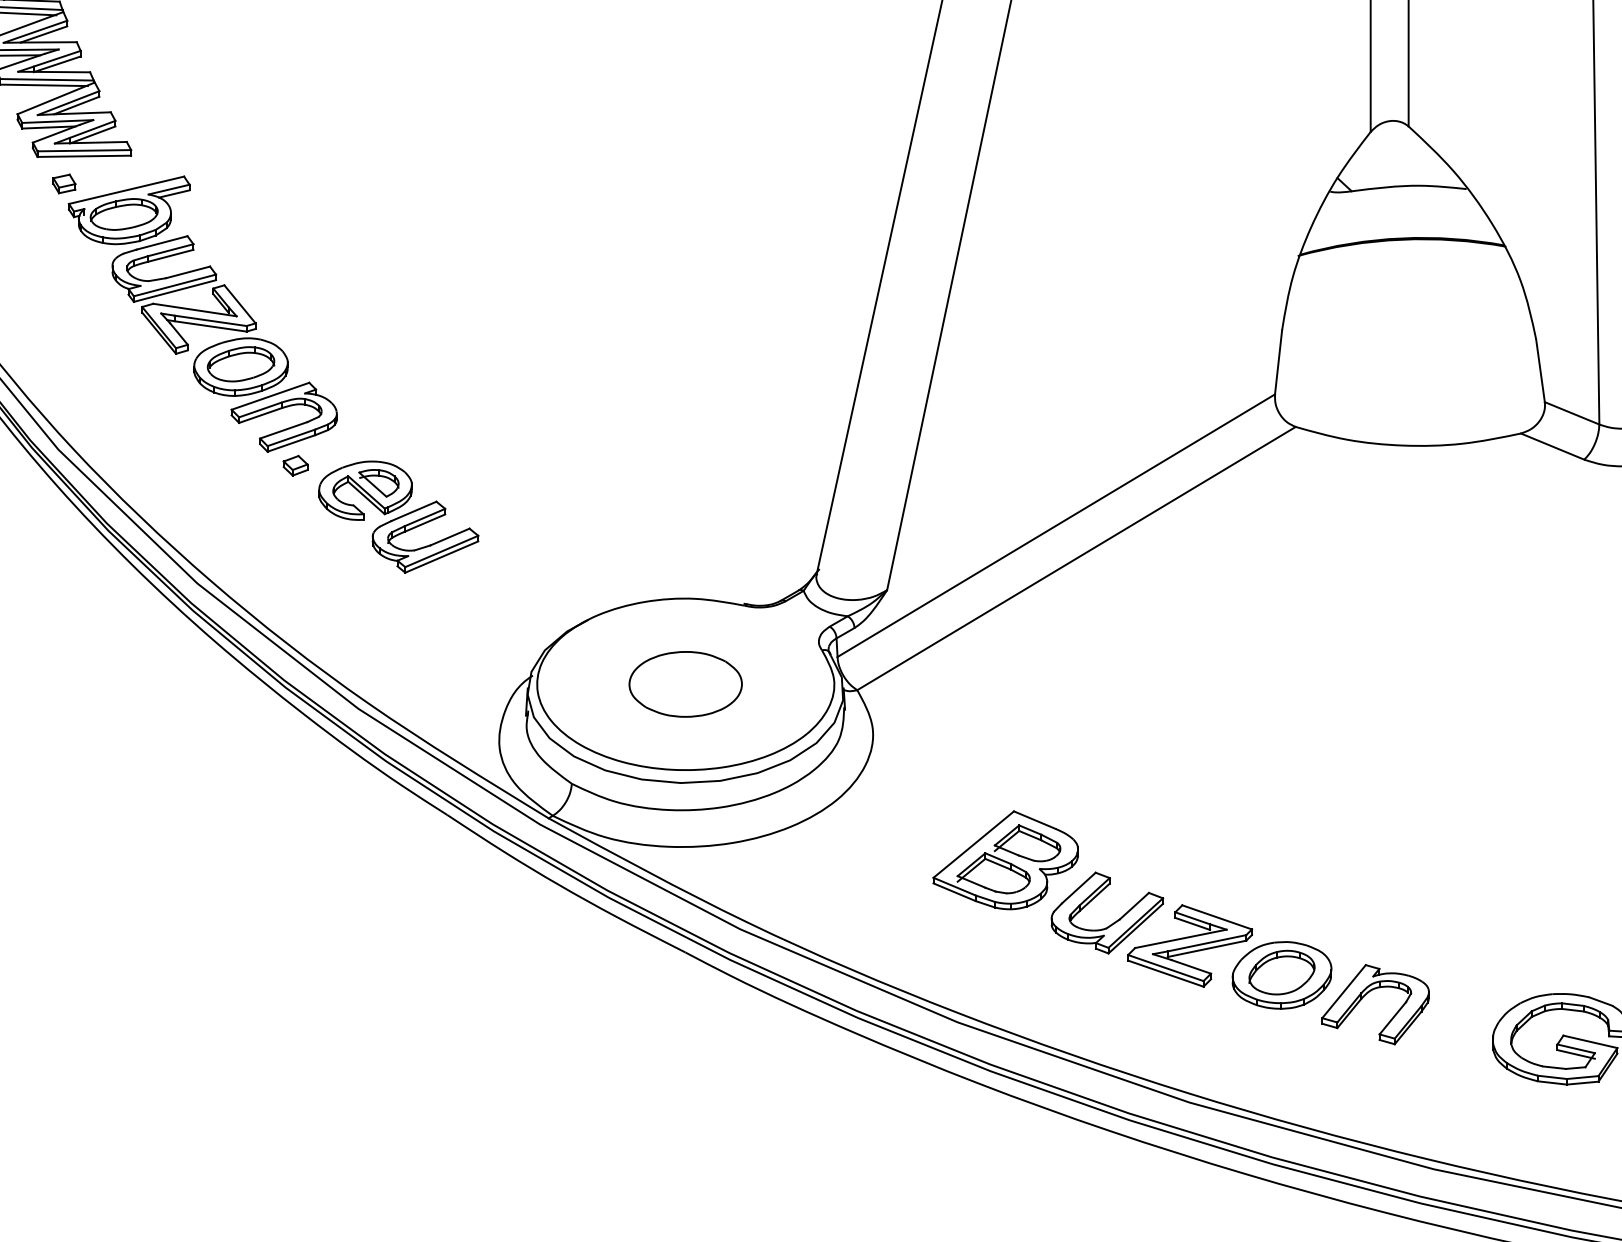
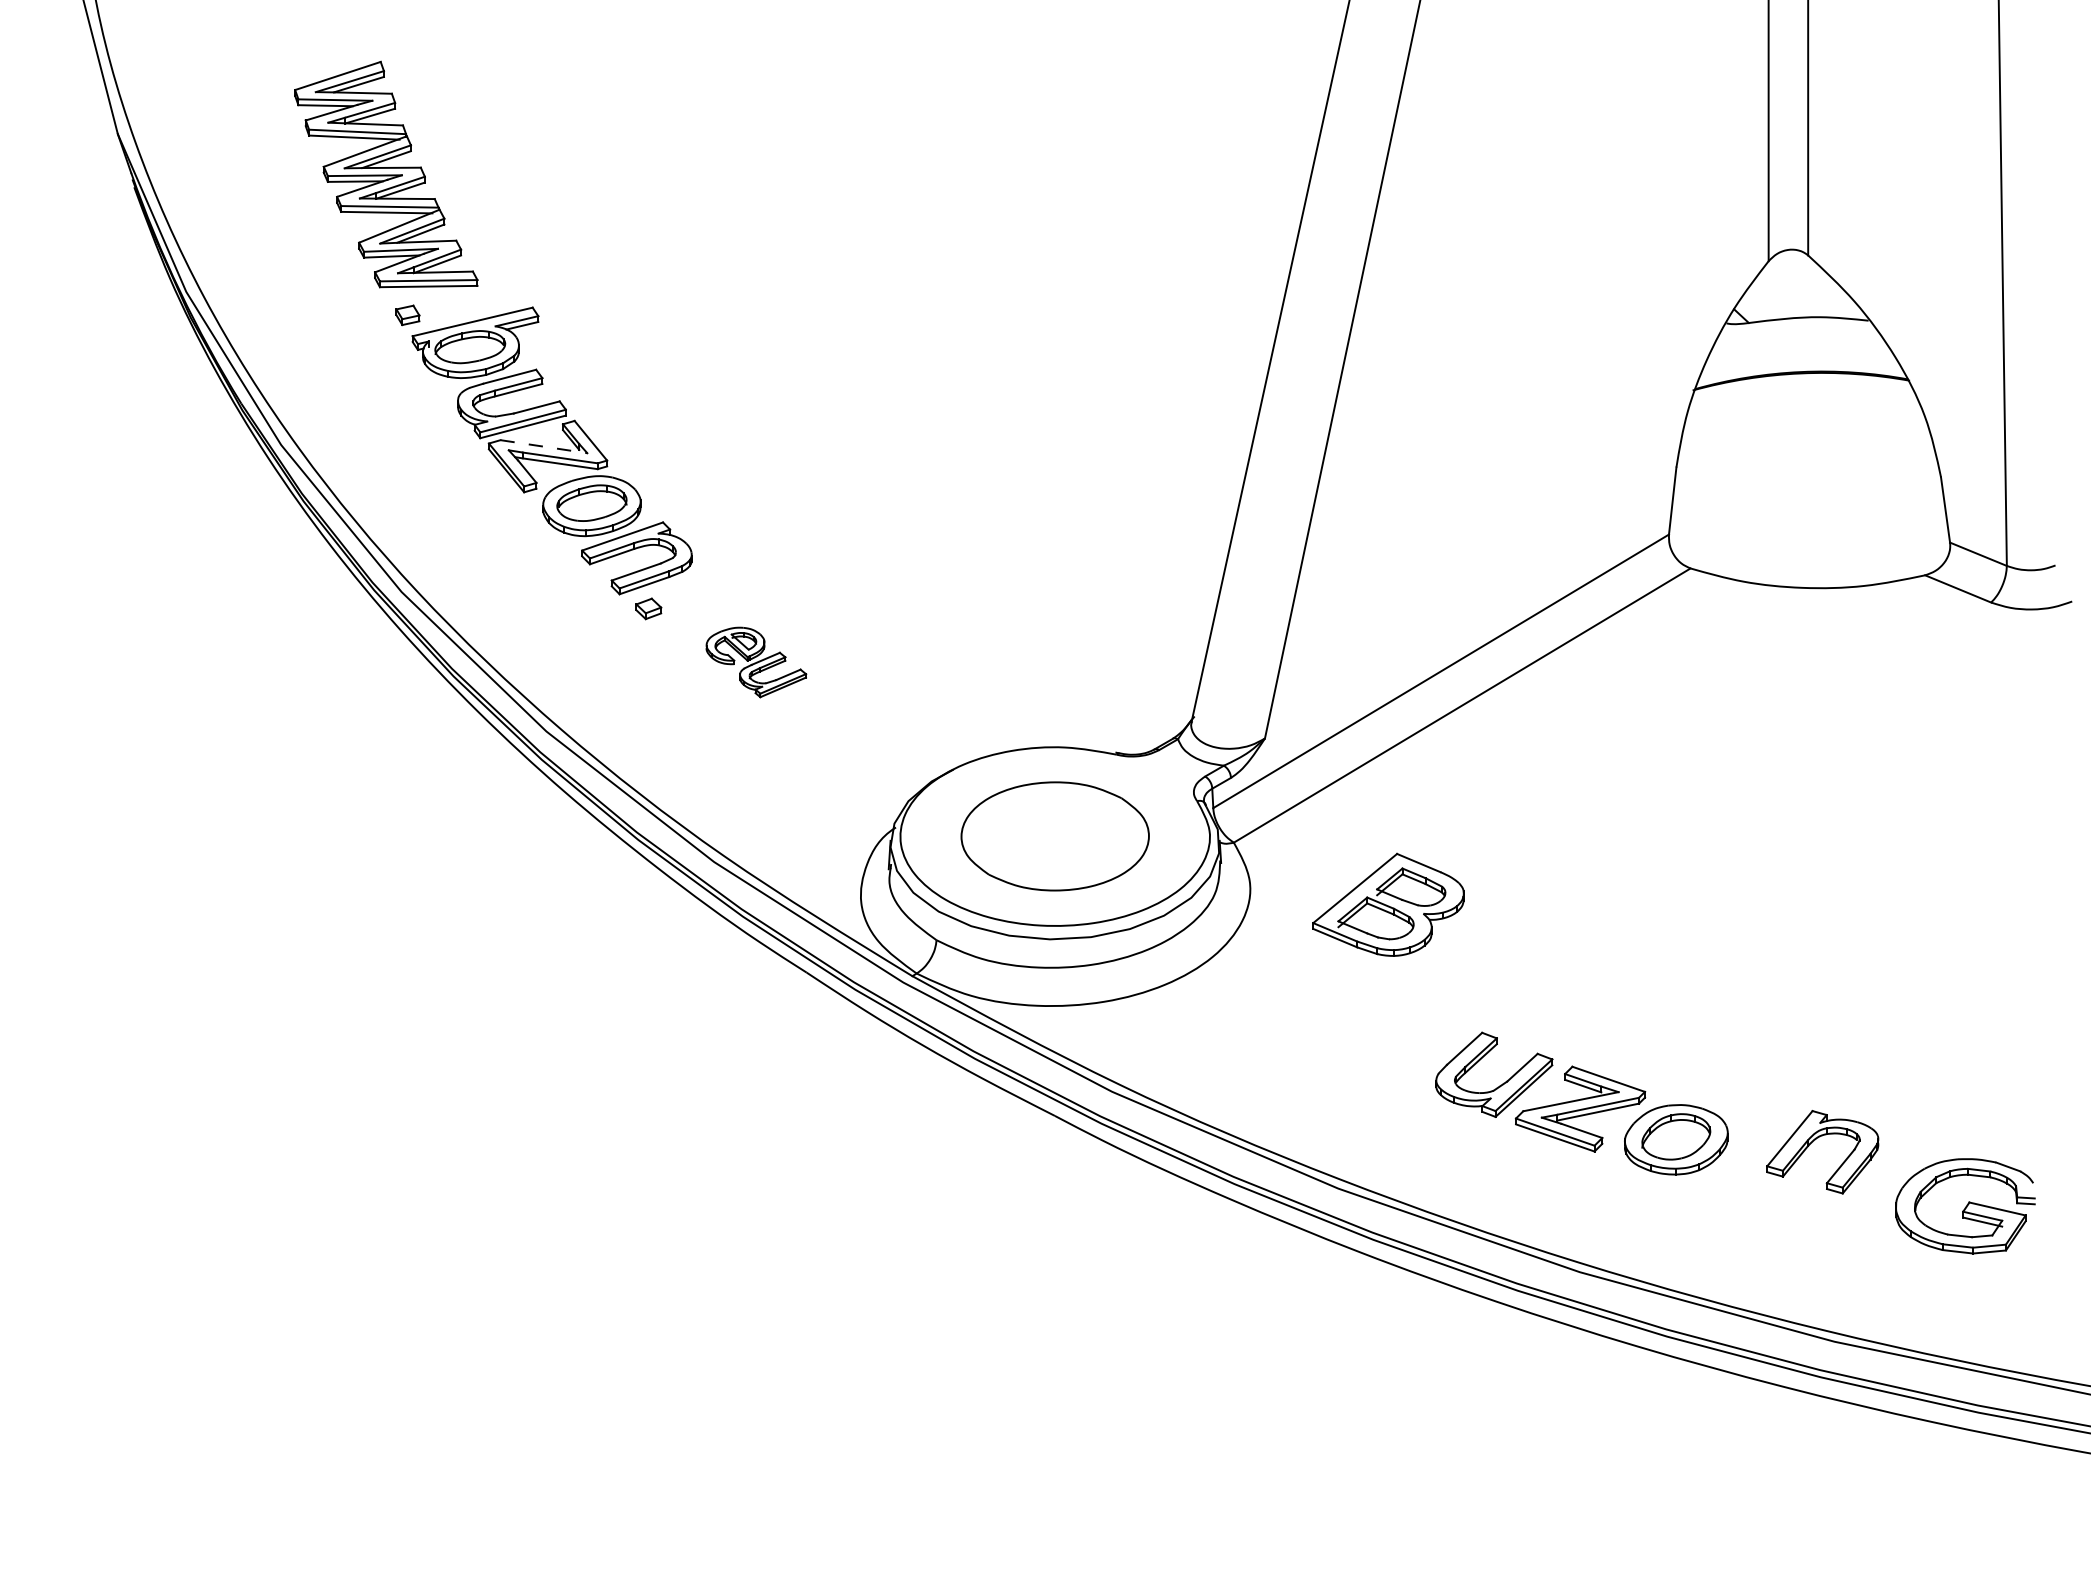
line: (194, 309) -> (543, 446), solid -> dashed
part: (399, 517) -> (756, 662), size x0.6
part: (685, 684) -> (1054, 836), size x1.6
part: (1005, 859) -> (1388, 904), moved
part: (1368, 993) -> (1815, 1140), moved

